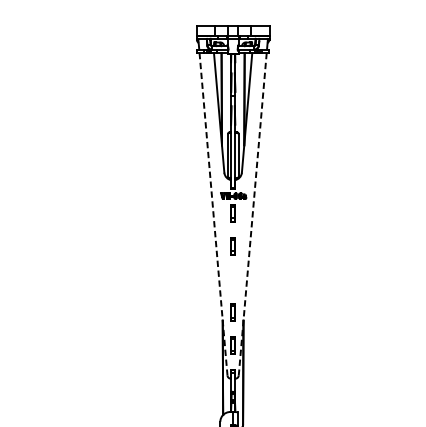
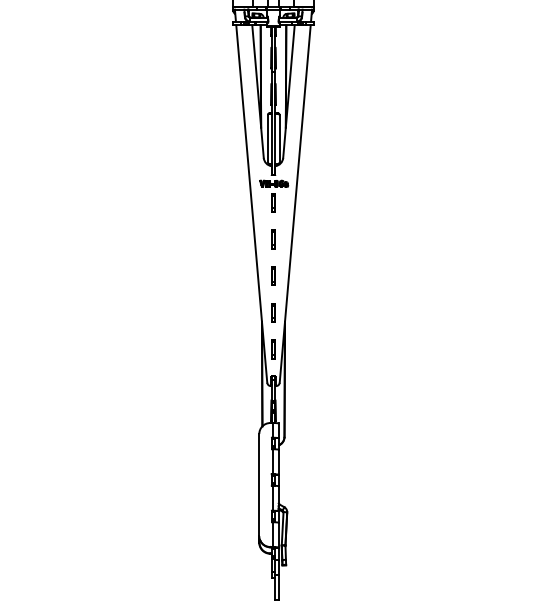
line: (213, 214) -> (251, 204), dashed -> solid
line: (252, 214) -> (295, 204), dashed -> solid
line: (232, 278) -> (272, 275), added

